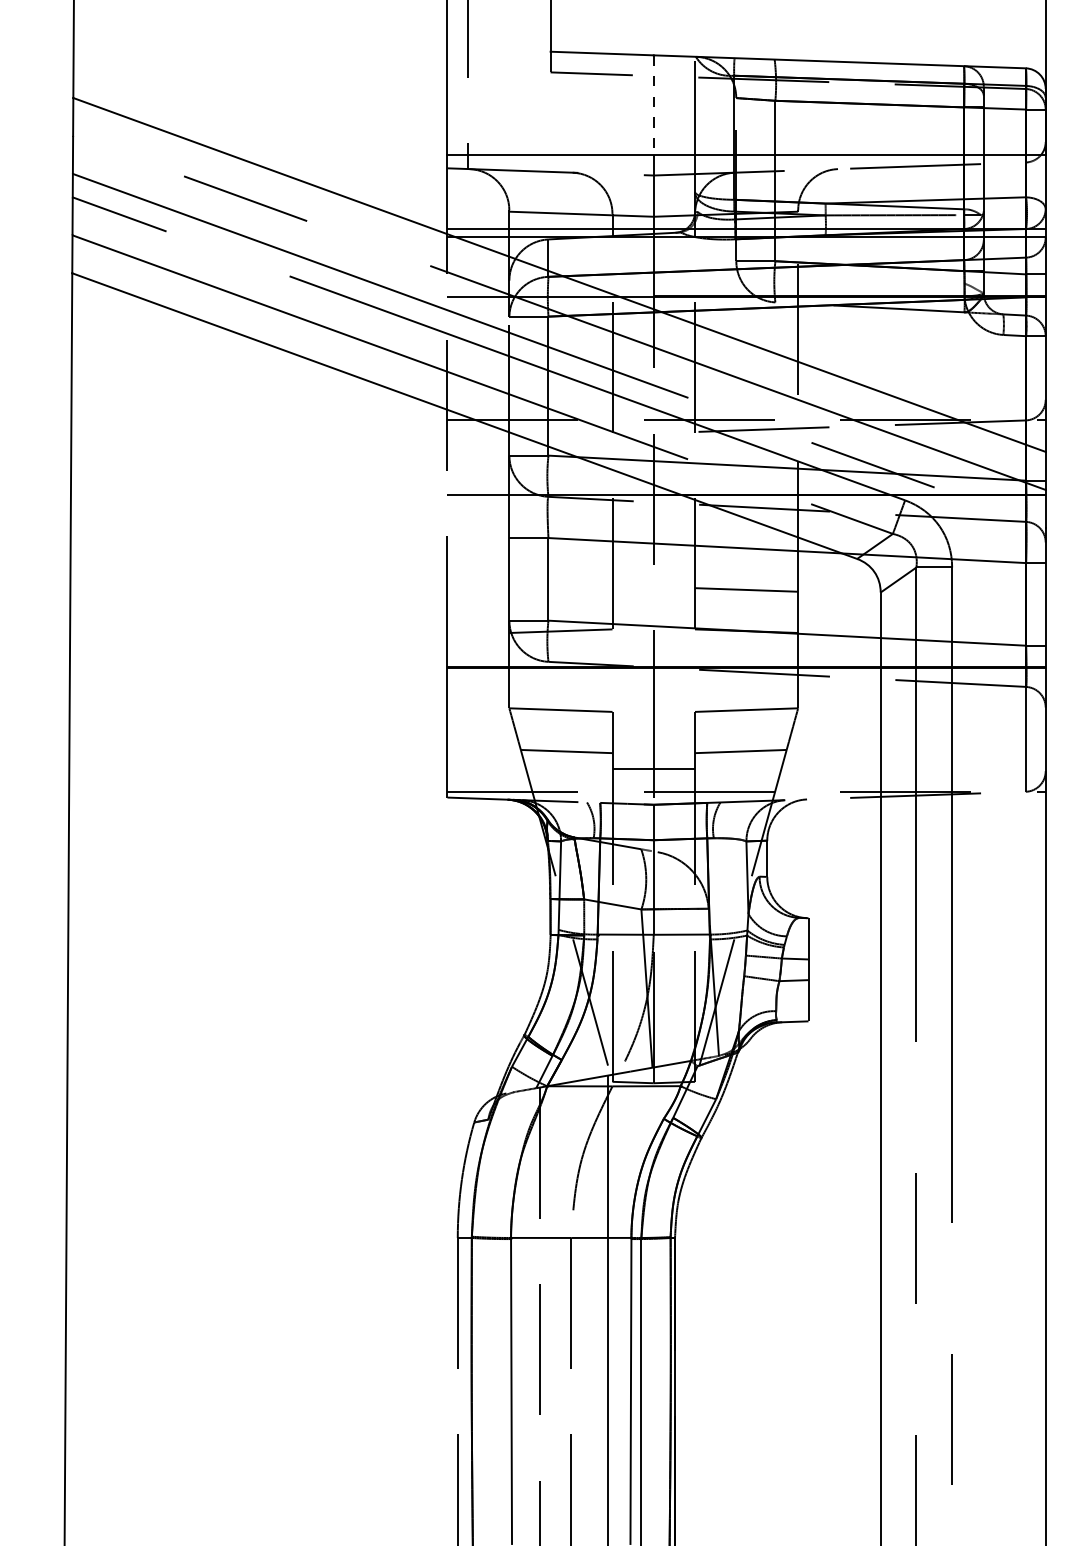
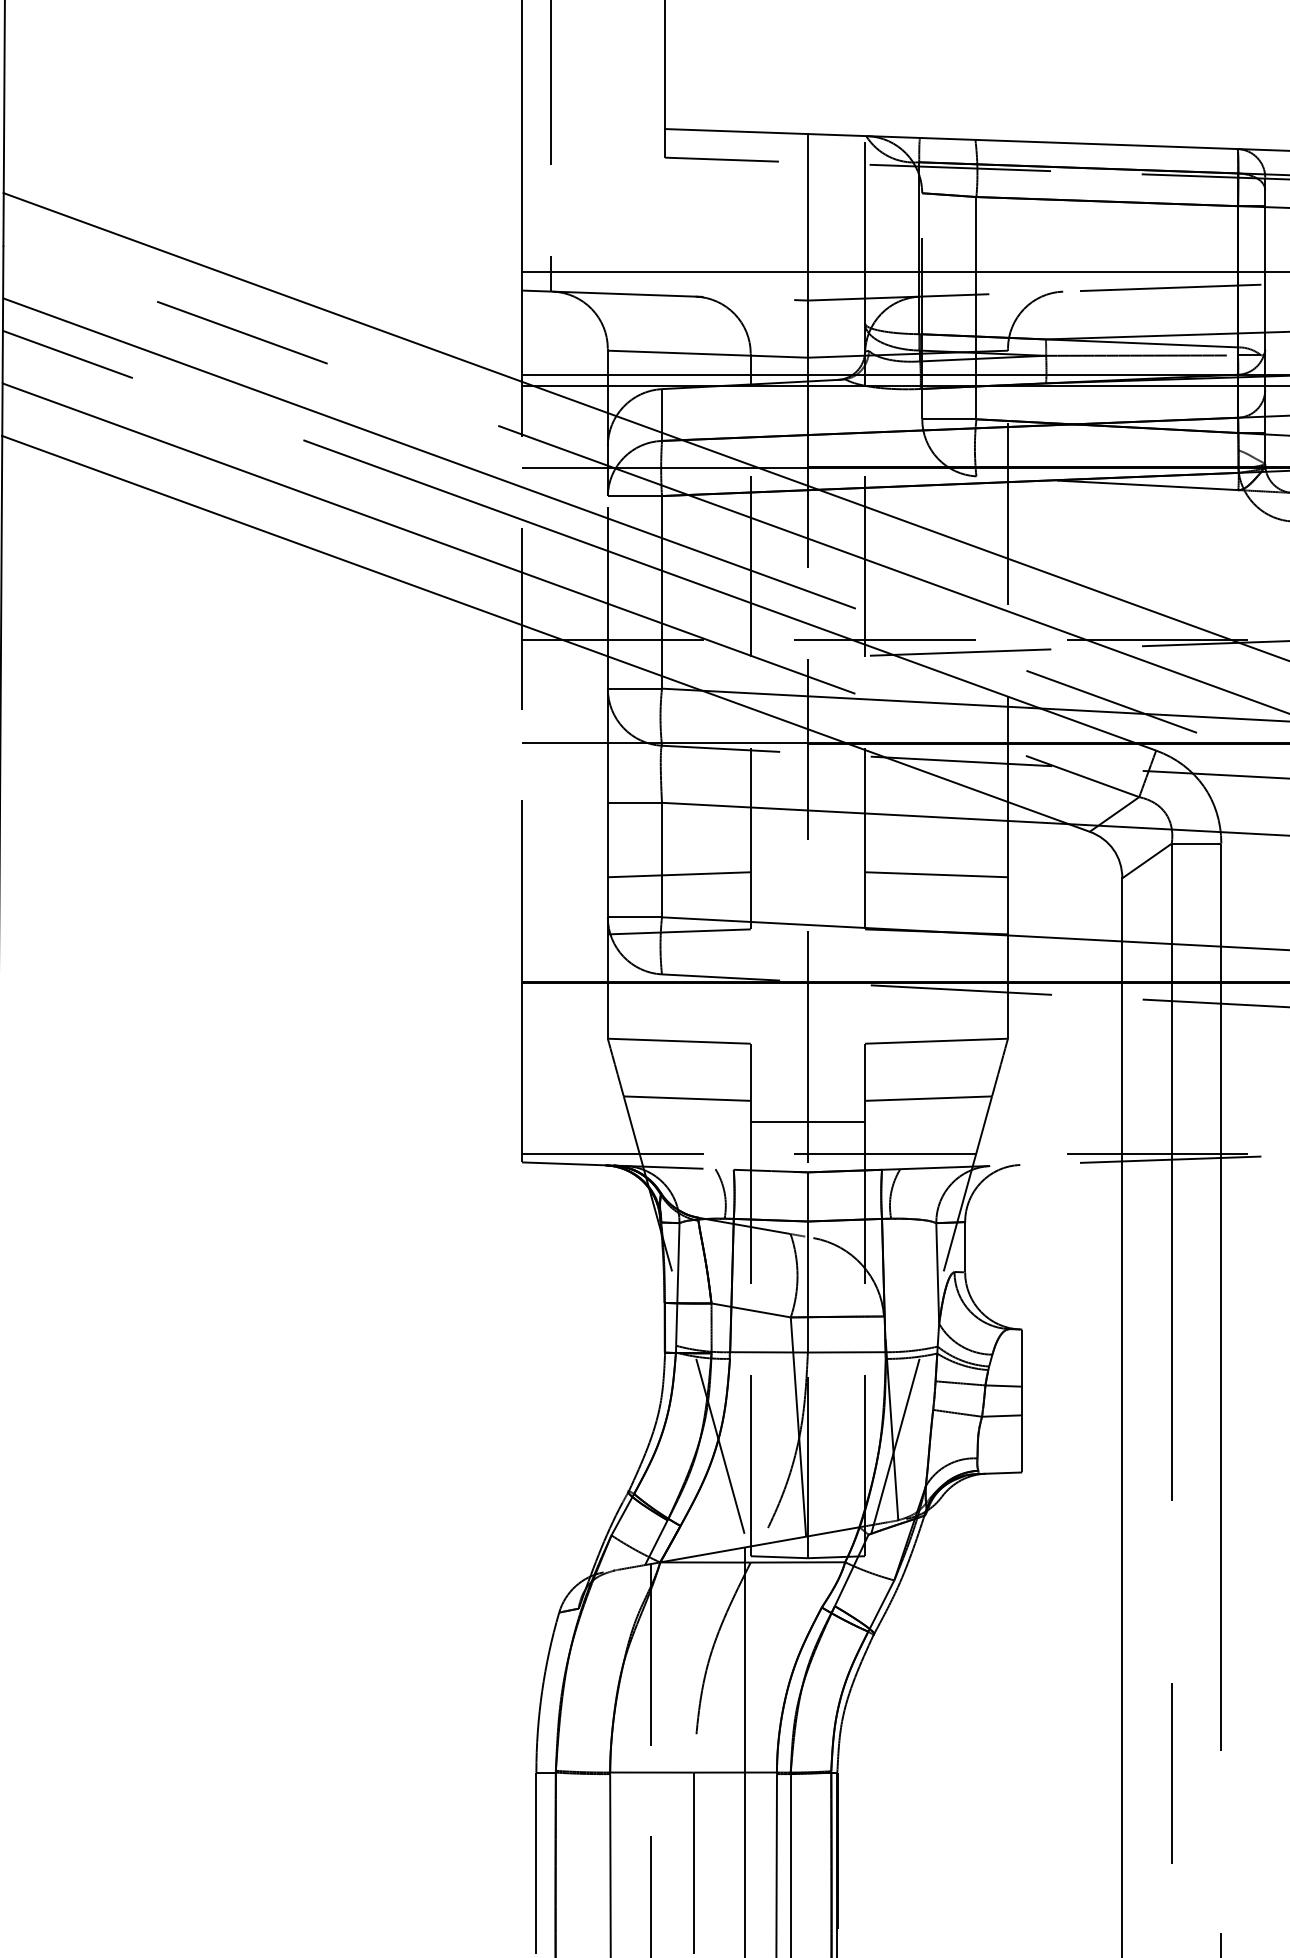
line: (653, 105) -> (807, 203), dashed -> solid
line: (560, 589) -> (678, 874), added

